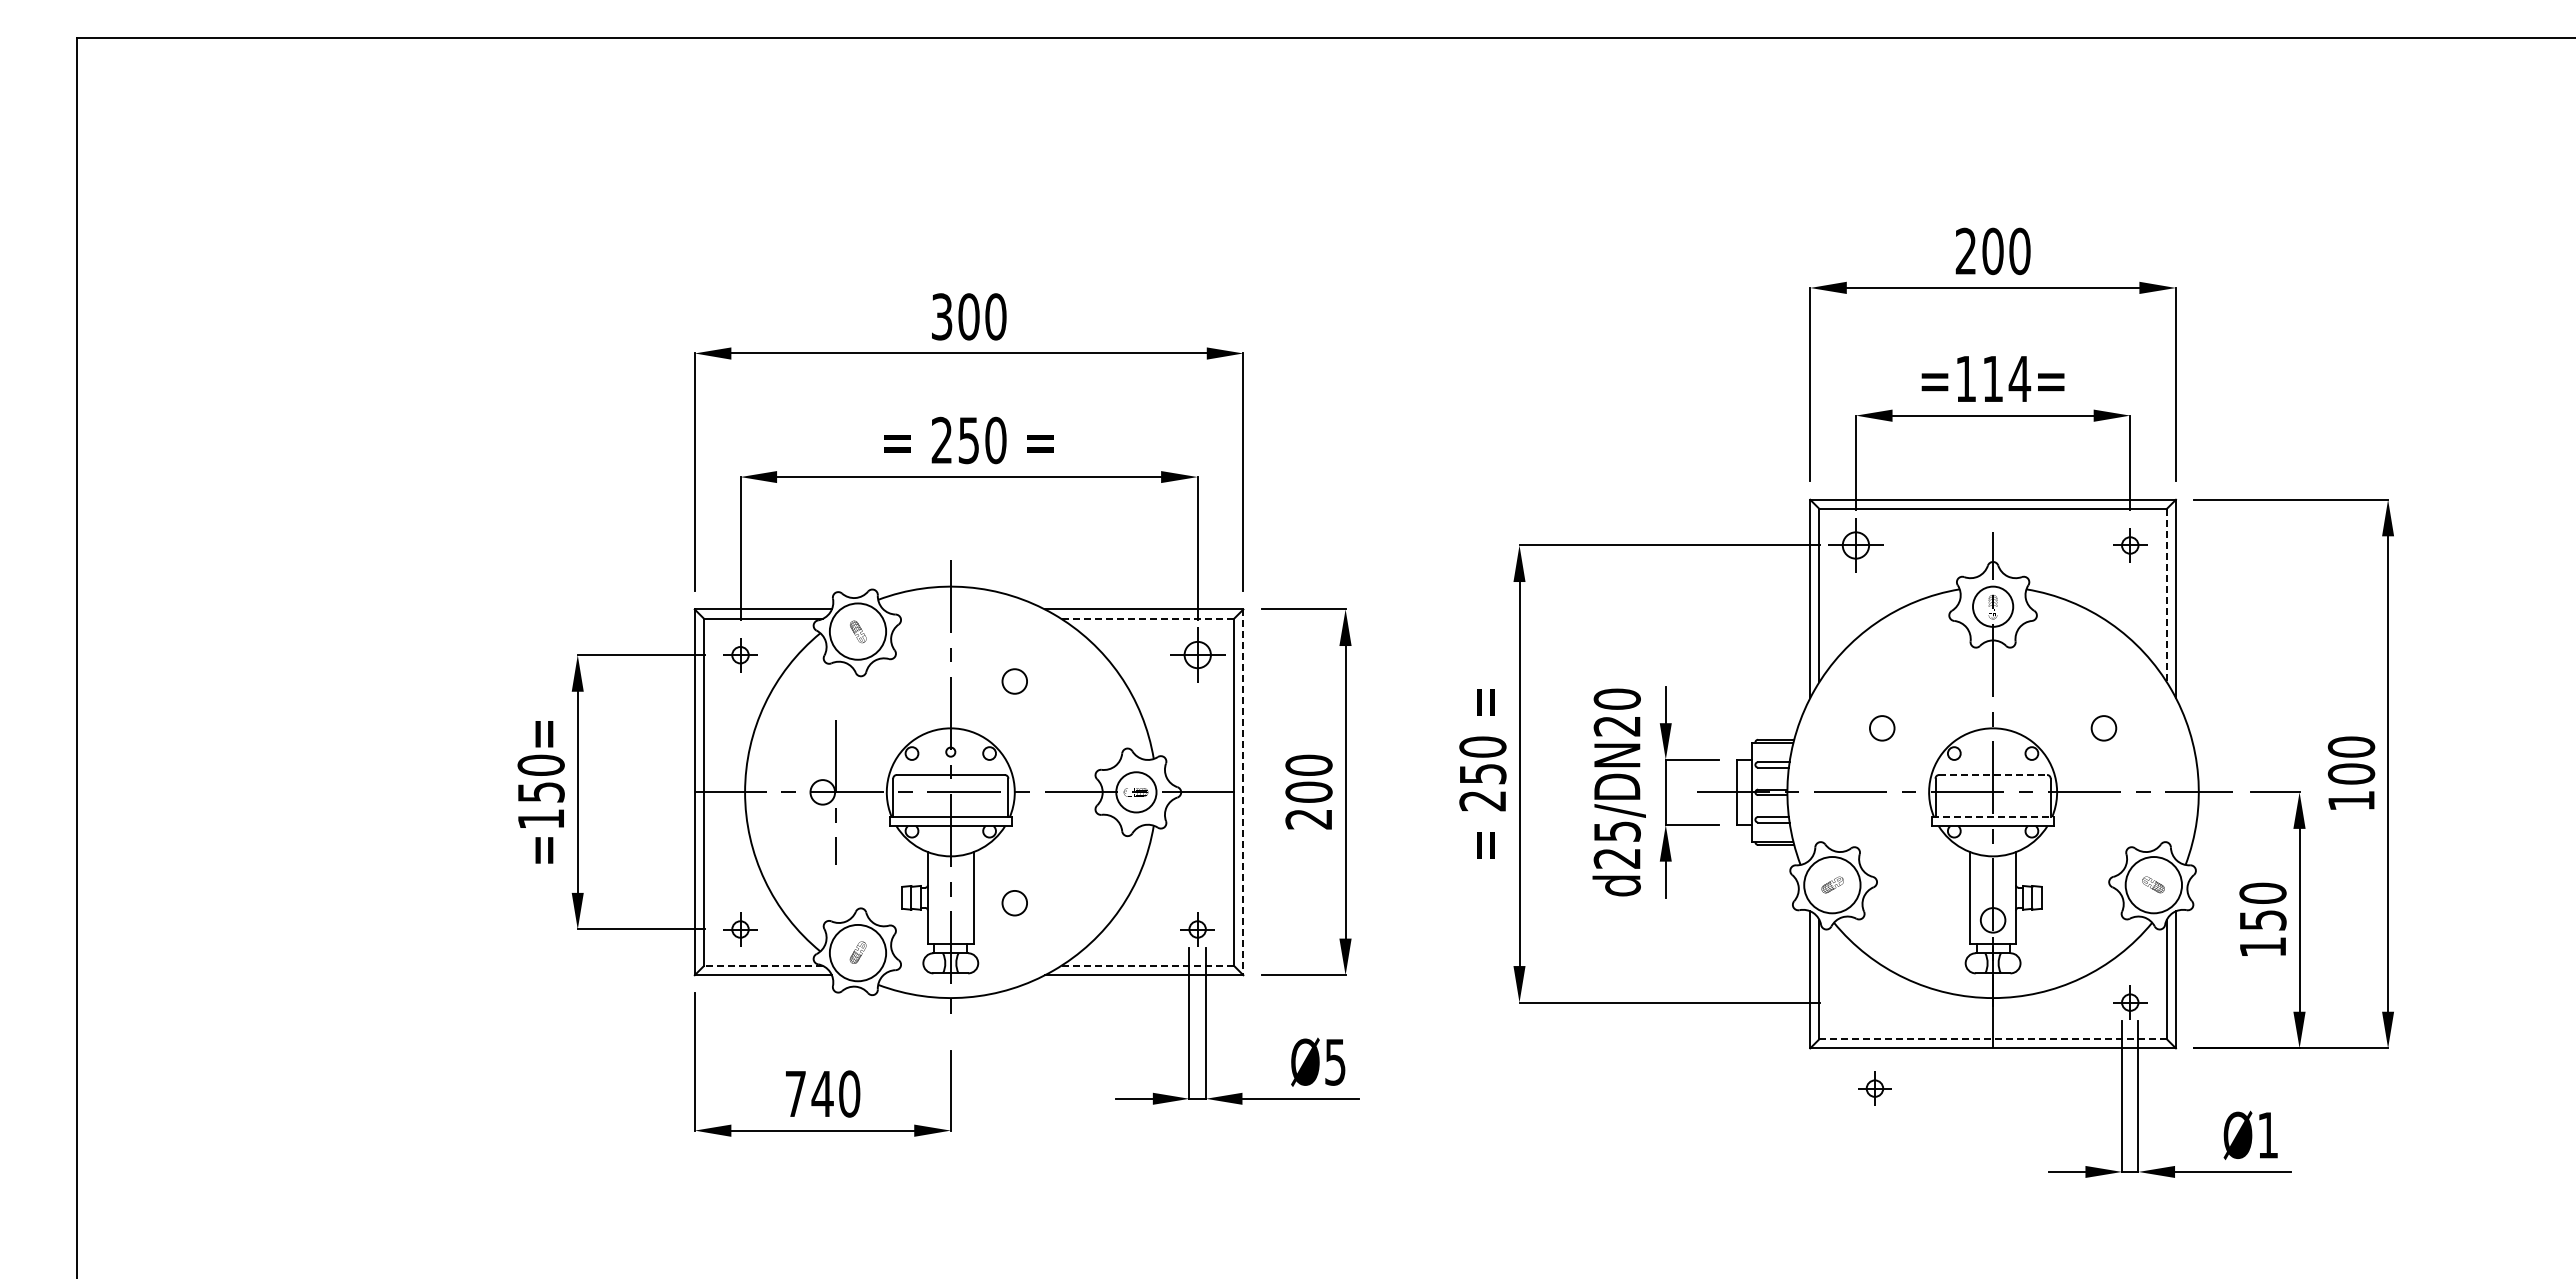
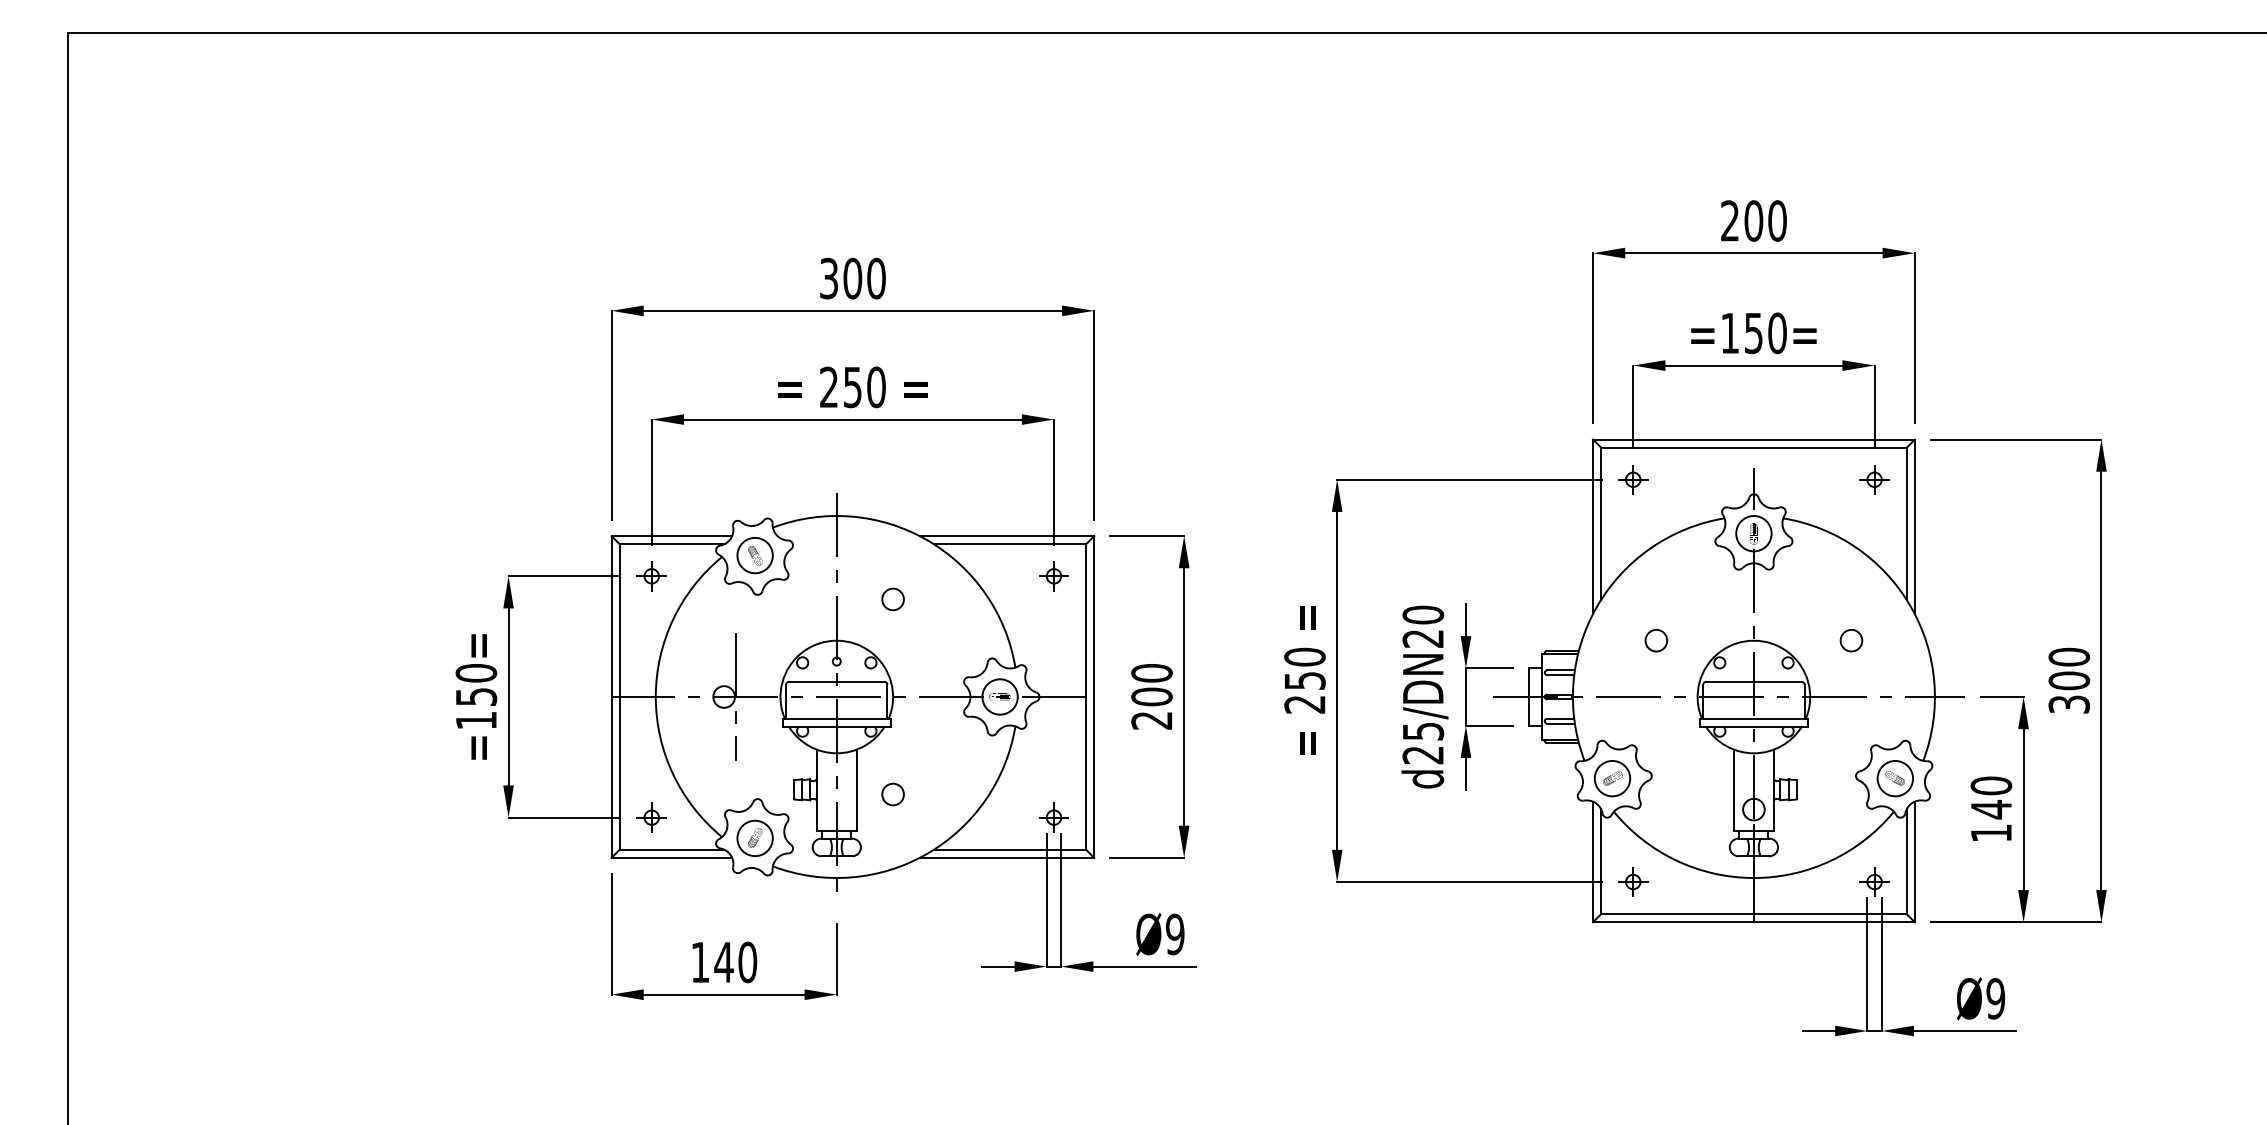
text: (2007, 378) -> (1766, 332), =114= -> =150=
part: (1855, 545) -> (1632, 479), size x0.62
line: (2166, 595) -> (1906, 523), dashed -> solid
line: (1147, 618) -> (1009, 544), dashed -> solid
circle: (857, 631) -> (754, 555), size x0.71
part: (1197, 655) -> (1053, 576), size x0.62
line: (1993, 774) -> (1754, 681), dashed -> solid
line: (1243, 792) -> (1094, 697), dashed -> solid
text: (2351, 800) -> (2069, 704), 100 -> 300
line: (1993, 817) -> (1754, 719), dashed -> solid
circle: (1832, 885) -> (1612, 778), size x0.71
circle: (2153, 885) -> (1895, 778), size x0.71
text: (2263, 920) -> (1991, 809), 150 -> 140
circle: (857, 952) -> (754, 837), size x0.71
line: (763, 966) -> (671, 850), dashed -> solid
line: (1147, 966) -> (1009, 850), dashed -> solid
line: (1993, 1039) -> (1754, 914), dashed -> solid
text: (1334, 1061) -> (1174, 933), Ø5 -> Ø9
part: (1874, 1088) -> (1632, 881), moved
text: (795, 1093) -> (700, 961), 740 -> 140
text: (2267, 1134) -> (1995, 998), Ø1 -> Ø9

